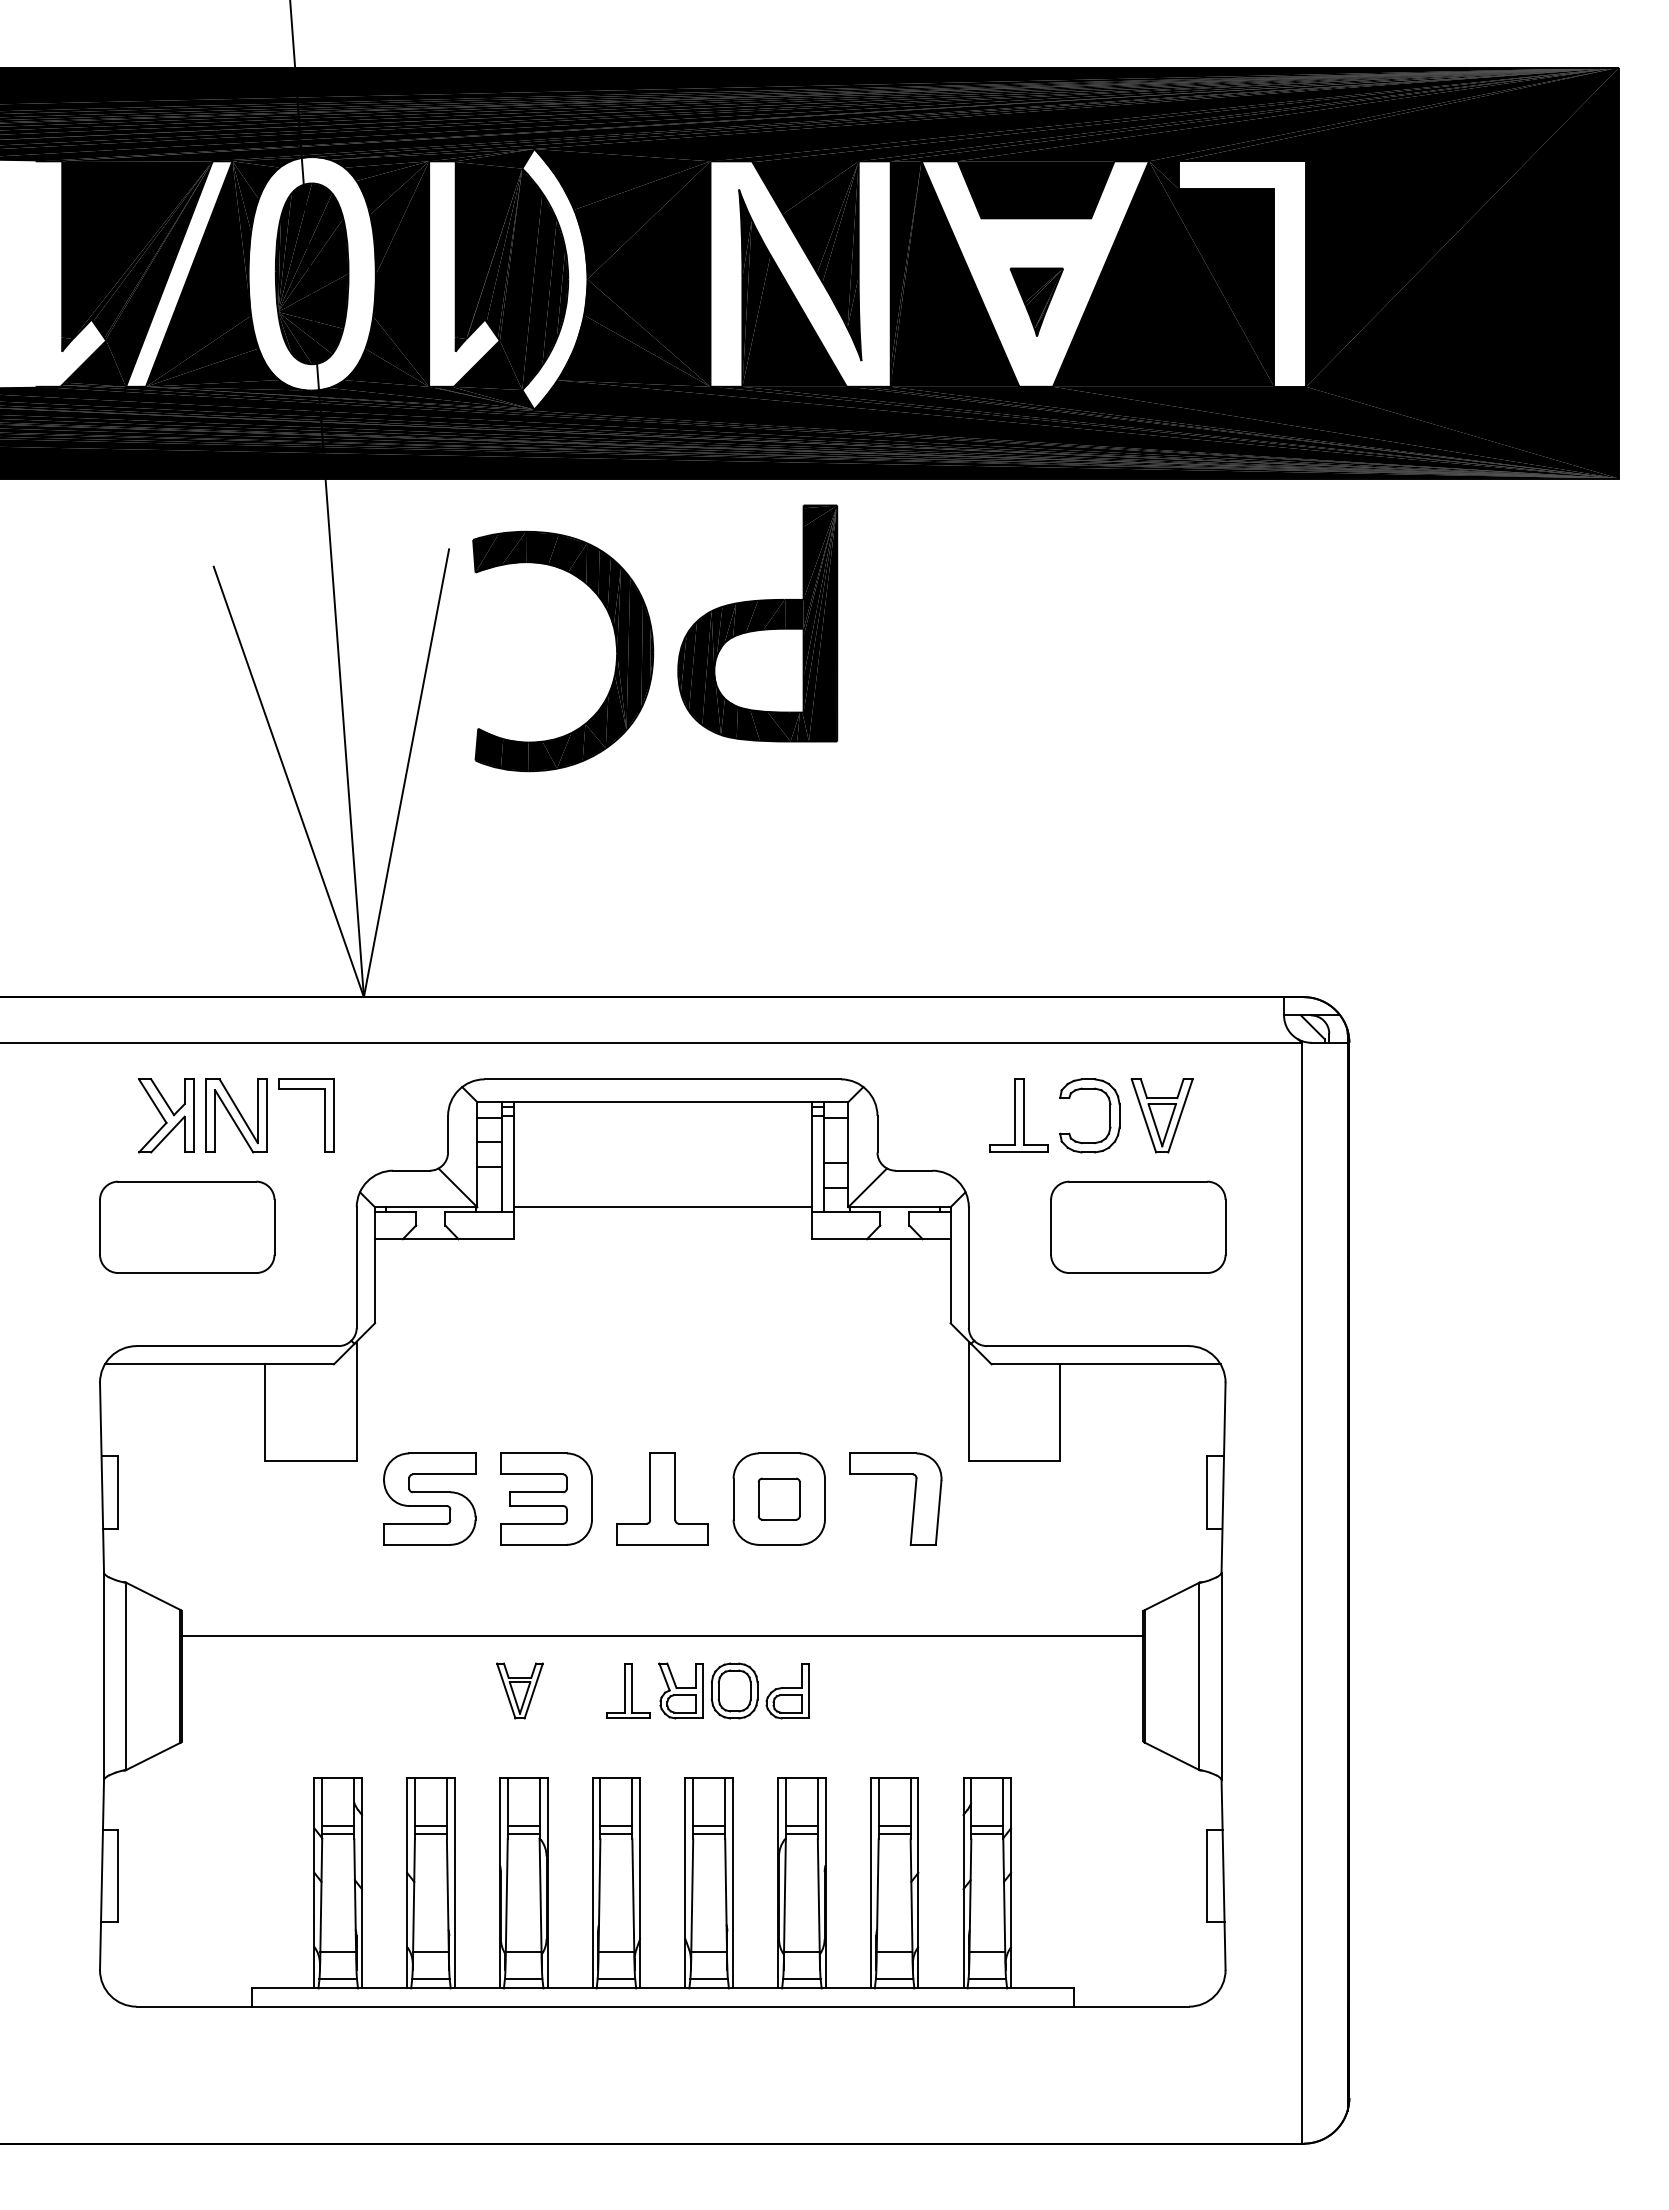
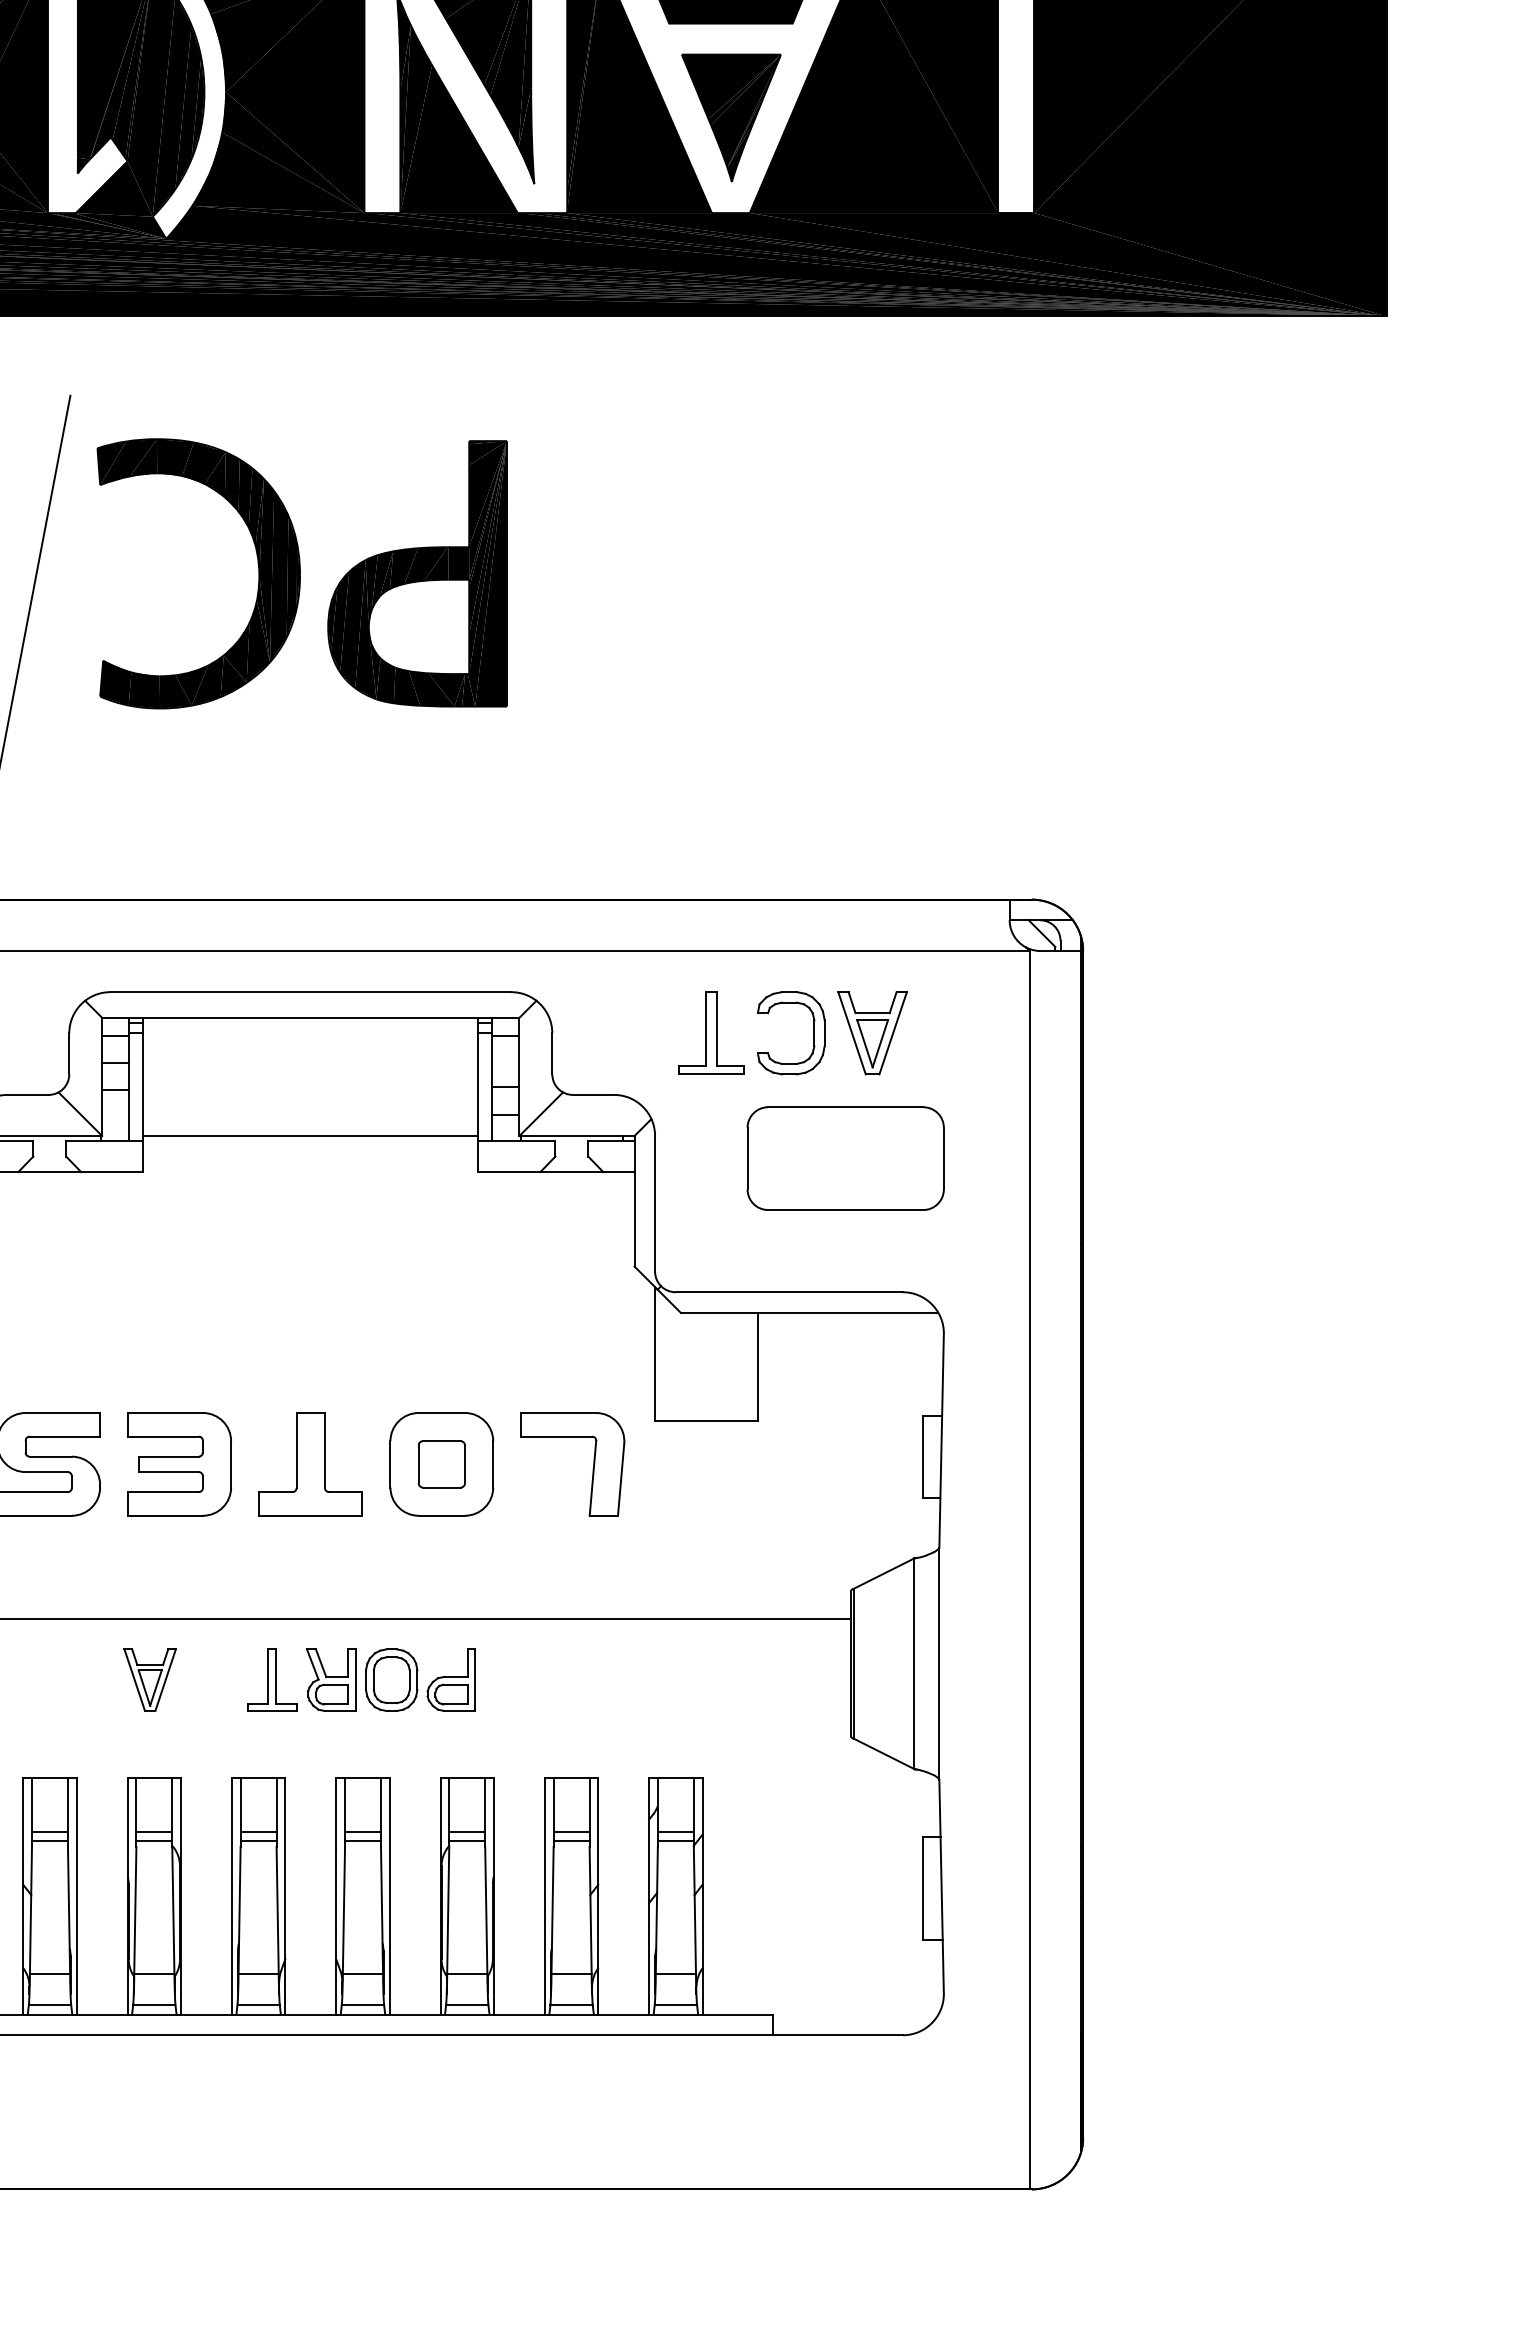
part: (1036, 302) -> (731, 118), size x1.67
part: (757, 623) -> (417, 573), moved
part: (615, 645) -> (257, 567), moved

